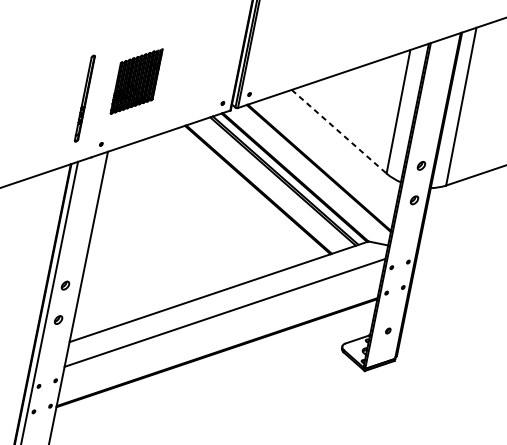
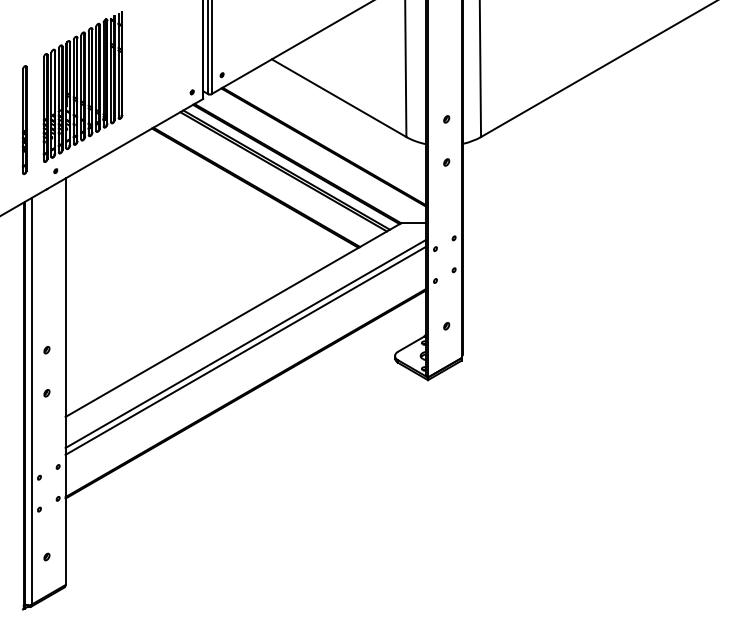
part: (136, 81) -> (82, 86), size x1.67
line: (339, 132) -> (339, 98), dashed -> solid
part: (421, 166) -> (446, 119), size x0.62
part: (414, 200) -> (446, 162), size x0.62
part: (65, 285) -> (46, 350), size x0.62
line: (223, 317) -> (245, 350), added
part: (58, 320) -> (46, 393), size x0.62

